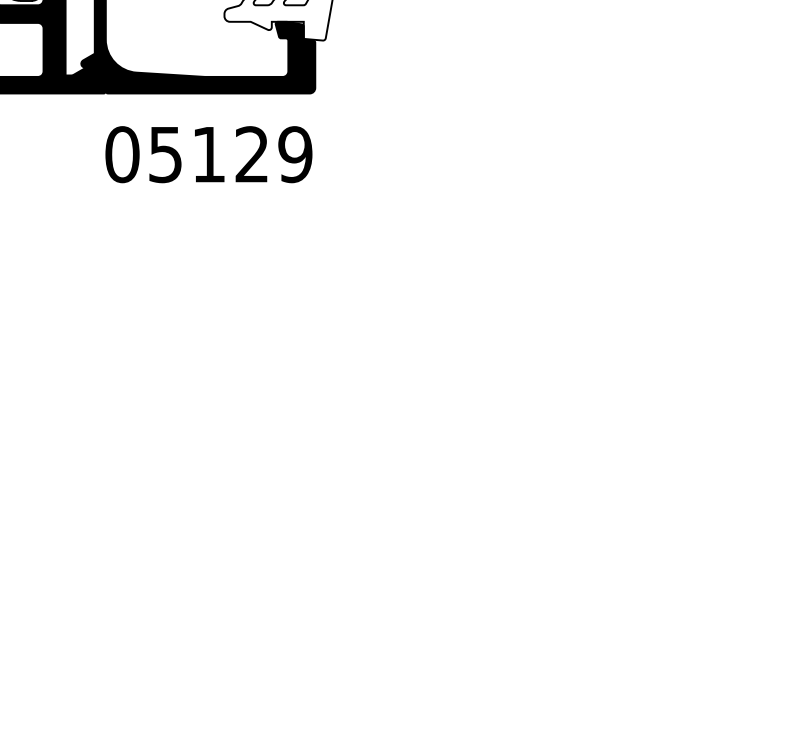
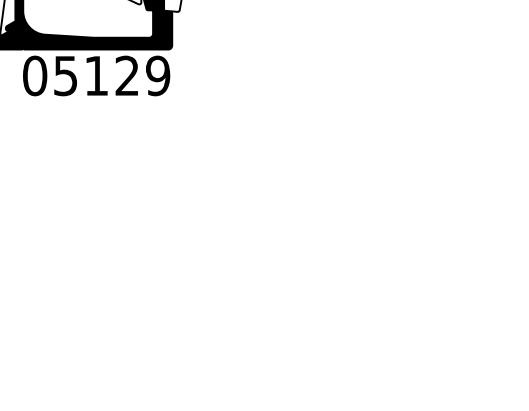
text: (208, 154) -> (96, 75), moved

